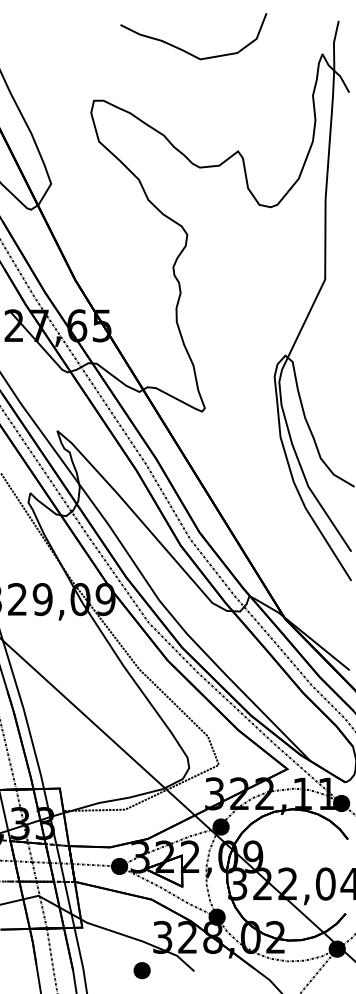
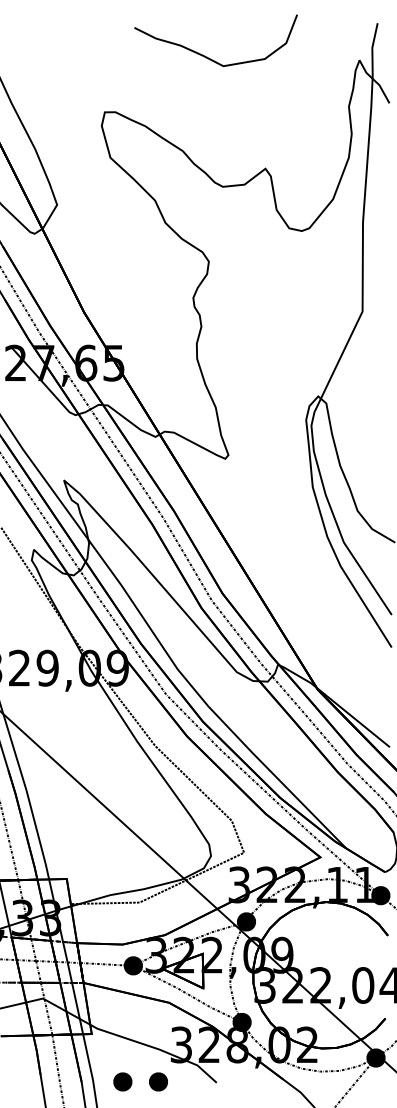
part: (109, 970) -> (122, 1081), added

